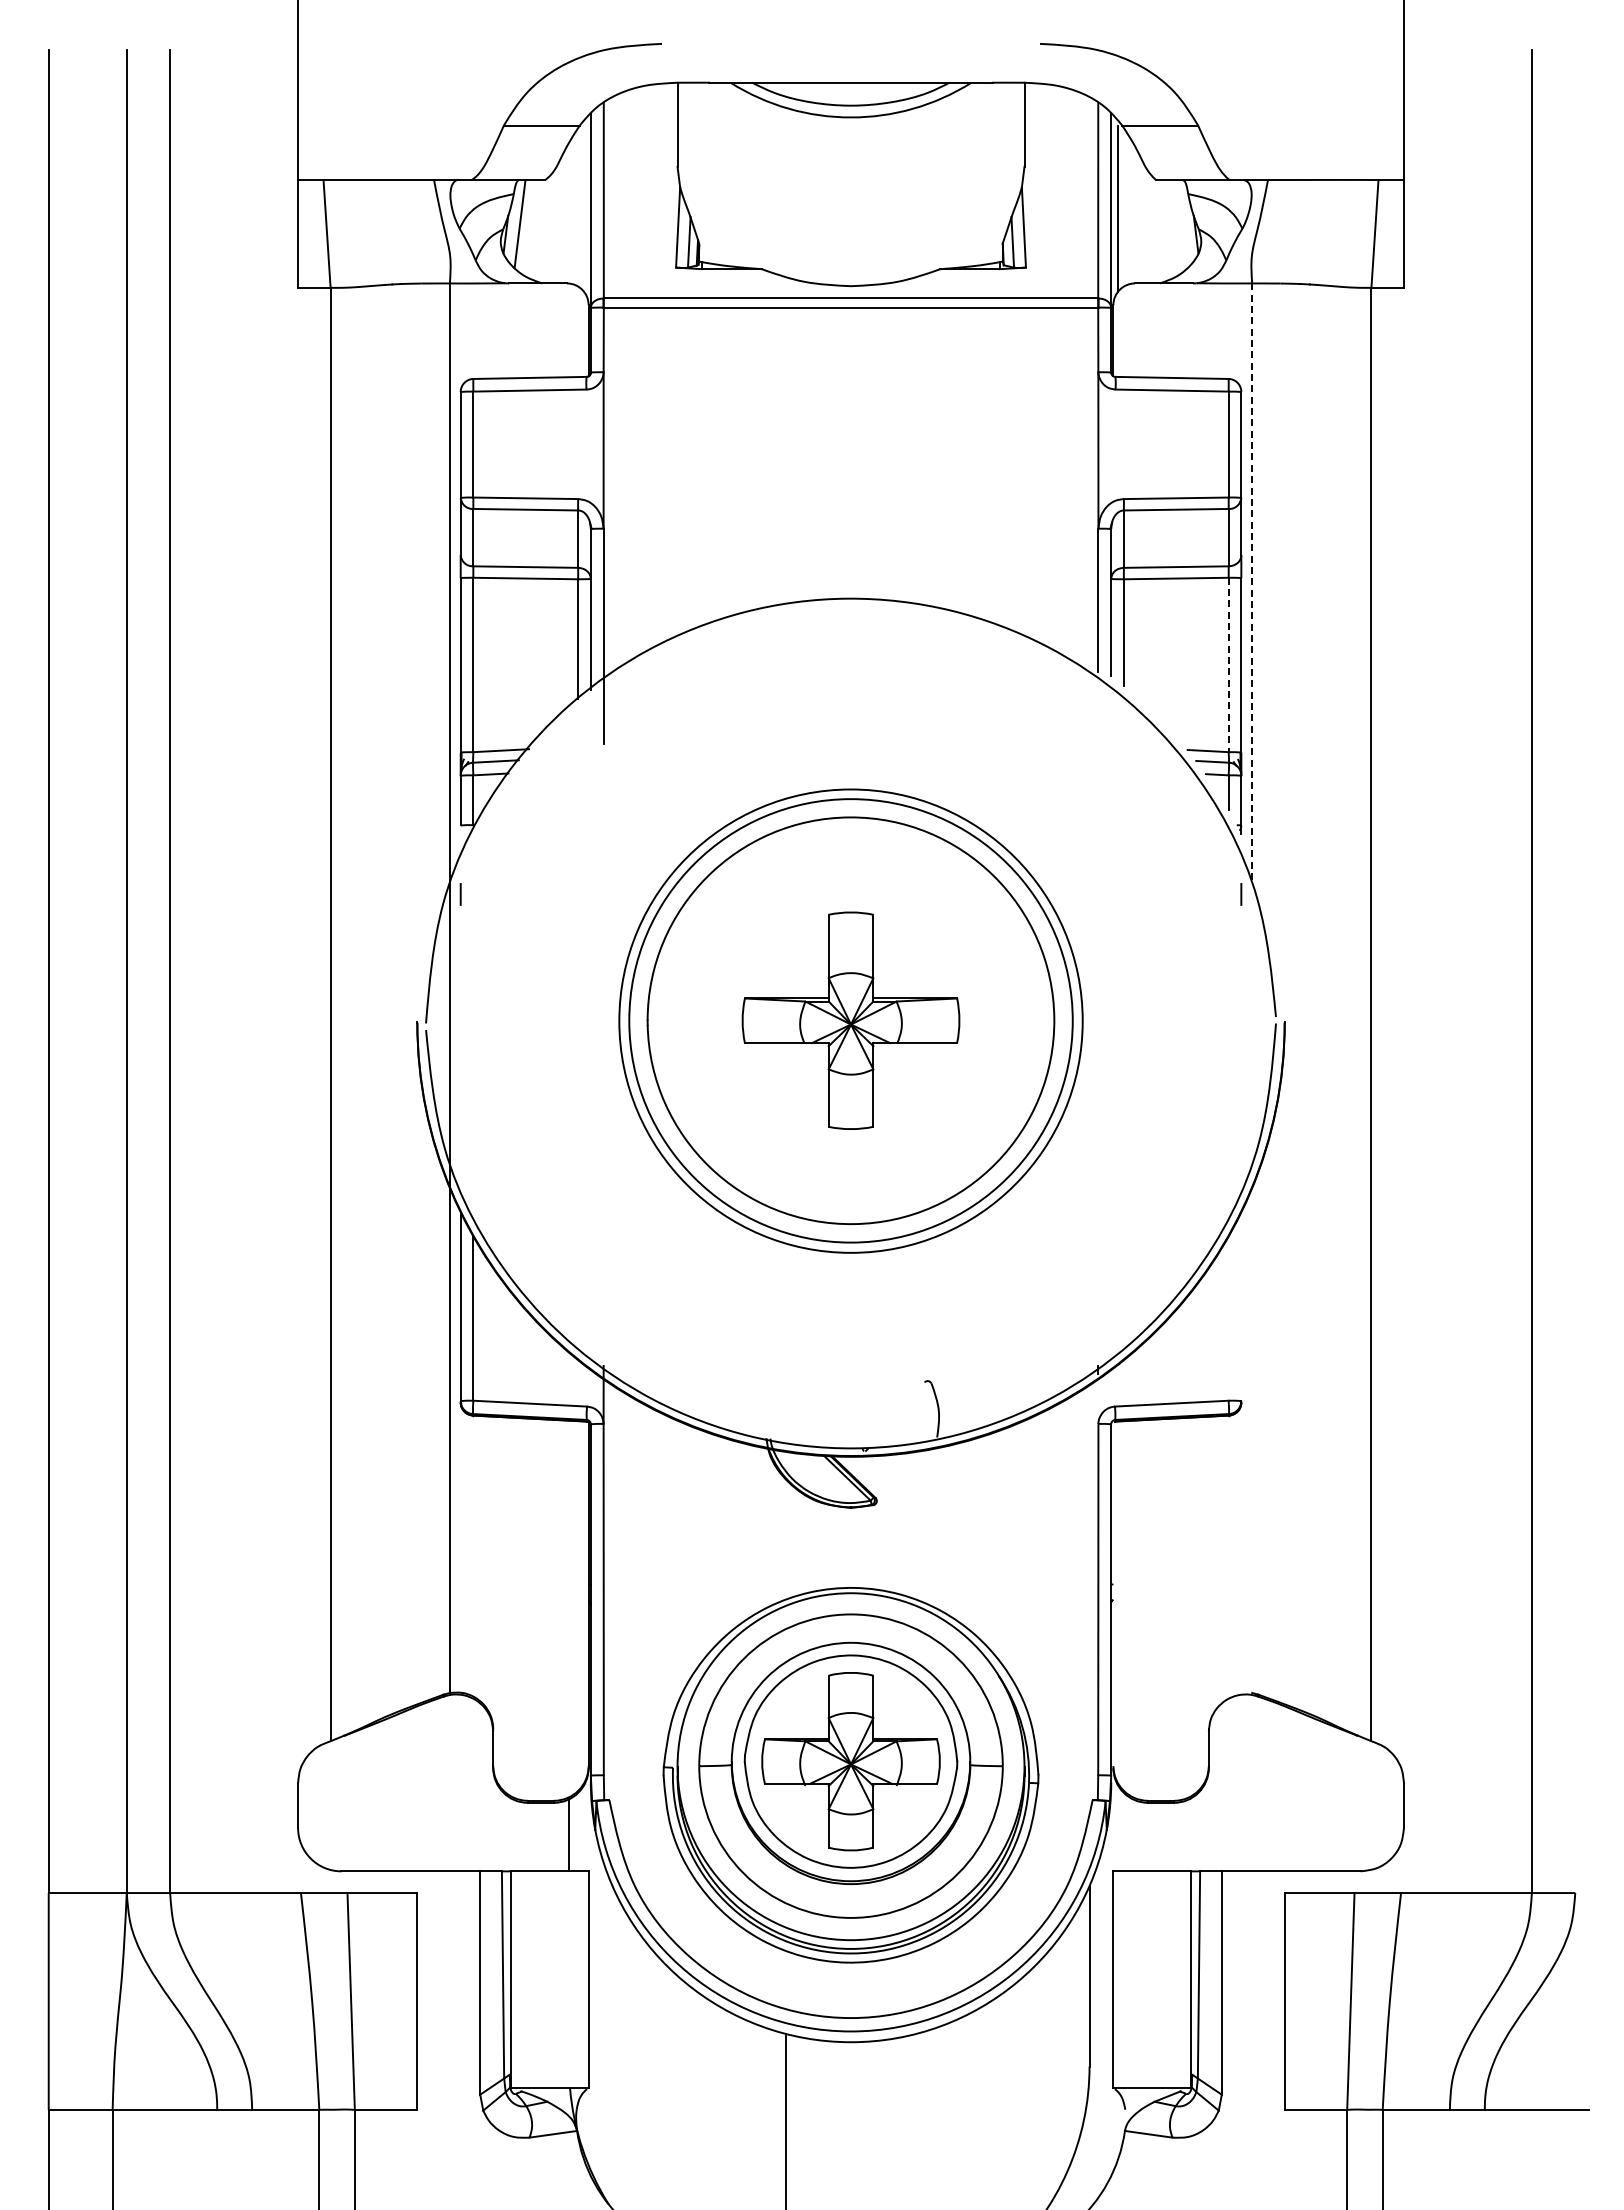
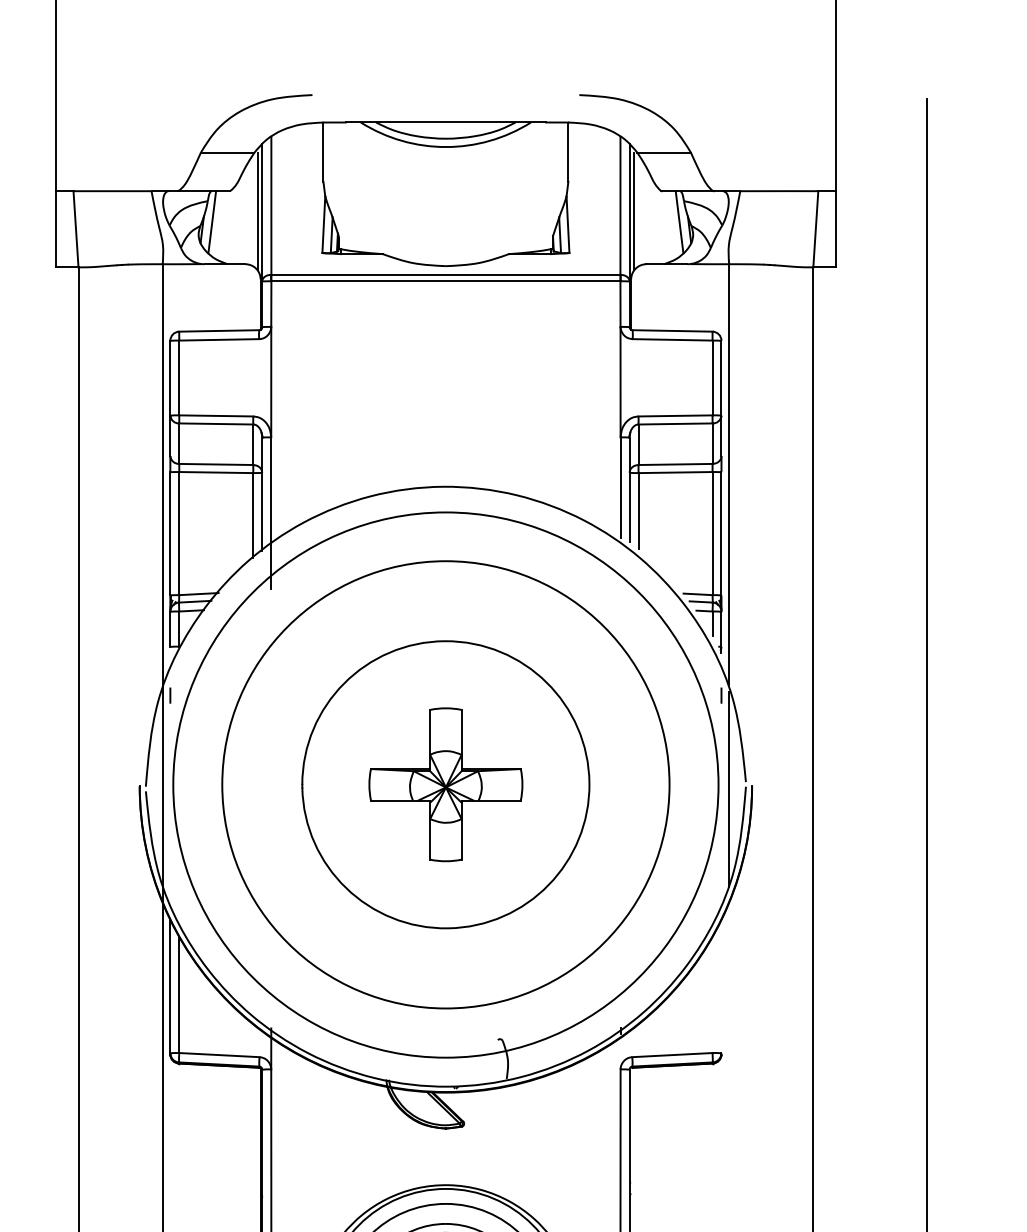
line: (584, 208) -> (257, 211), added
line: (1181, 223) -> (679, 221), added
line: (1252, 582) -> (729, 475), dashed -> solid
line: (1228, 665) -> (712, 533), dashed -> solid
circle: (850, 1020) -> (445, 784), size x1.43
circle: (850, 1021) -> (445, 785), size x1.67
line: (1252, 1027) -> (729, 789), added

